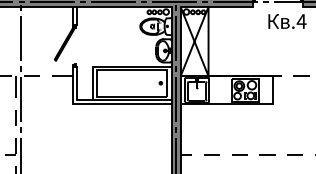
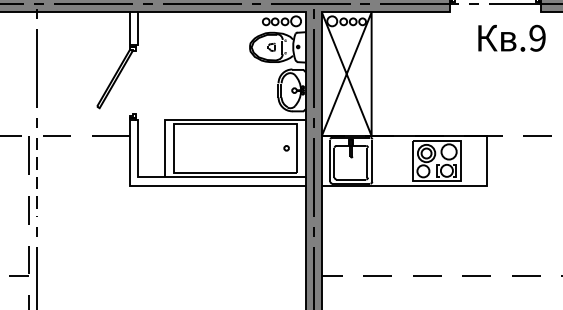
text: (301, 21) -> (537, 38), .4 -> .9
line: (21, 99) -> (38, 177), solid -> dashed

